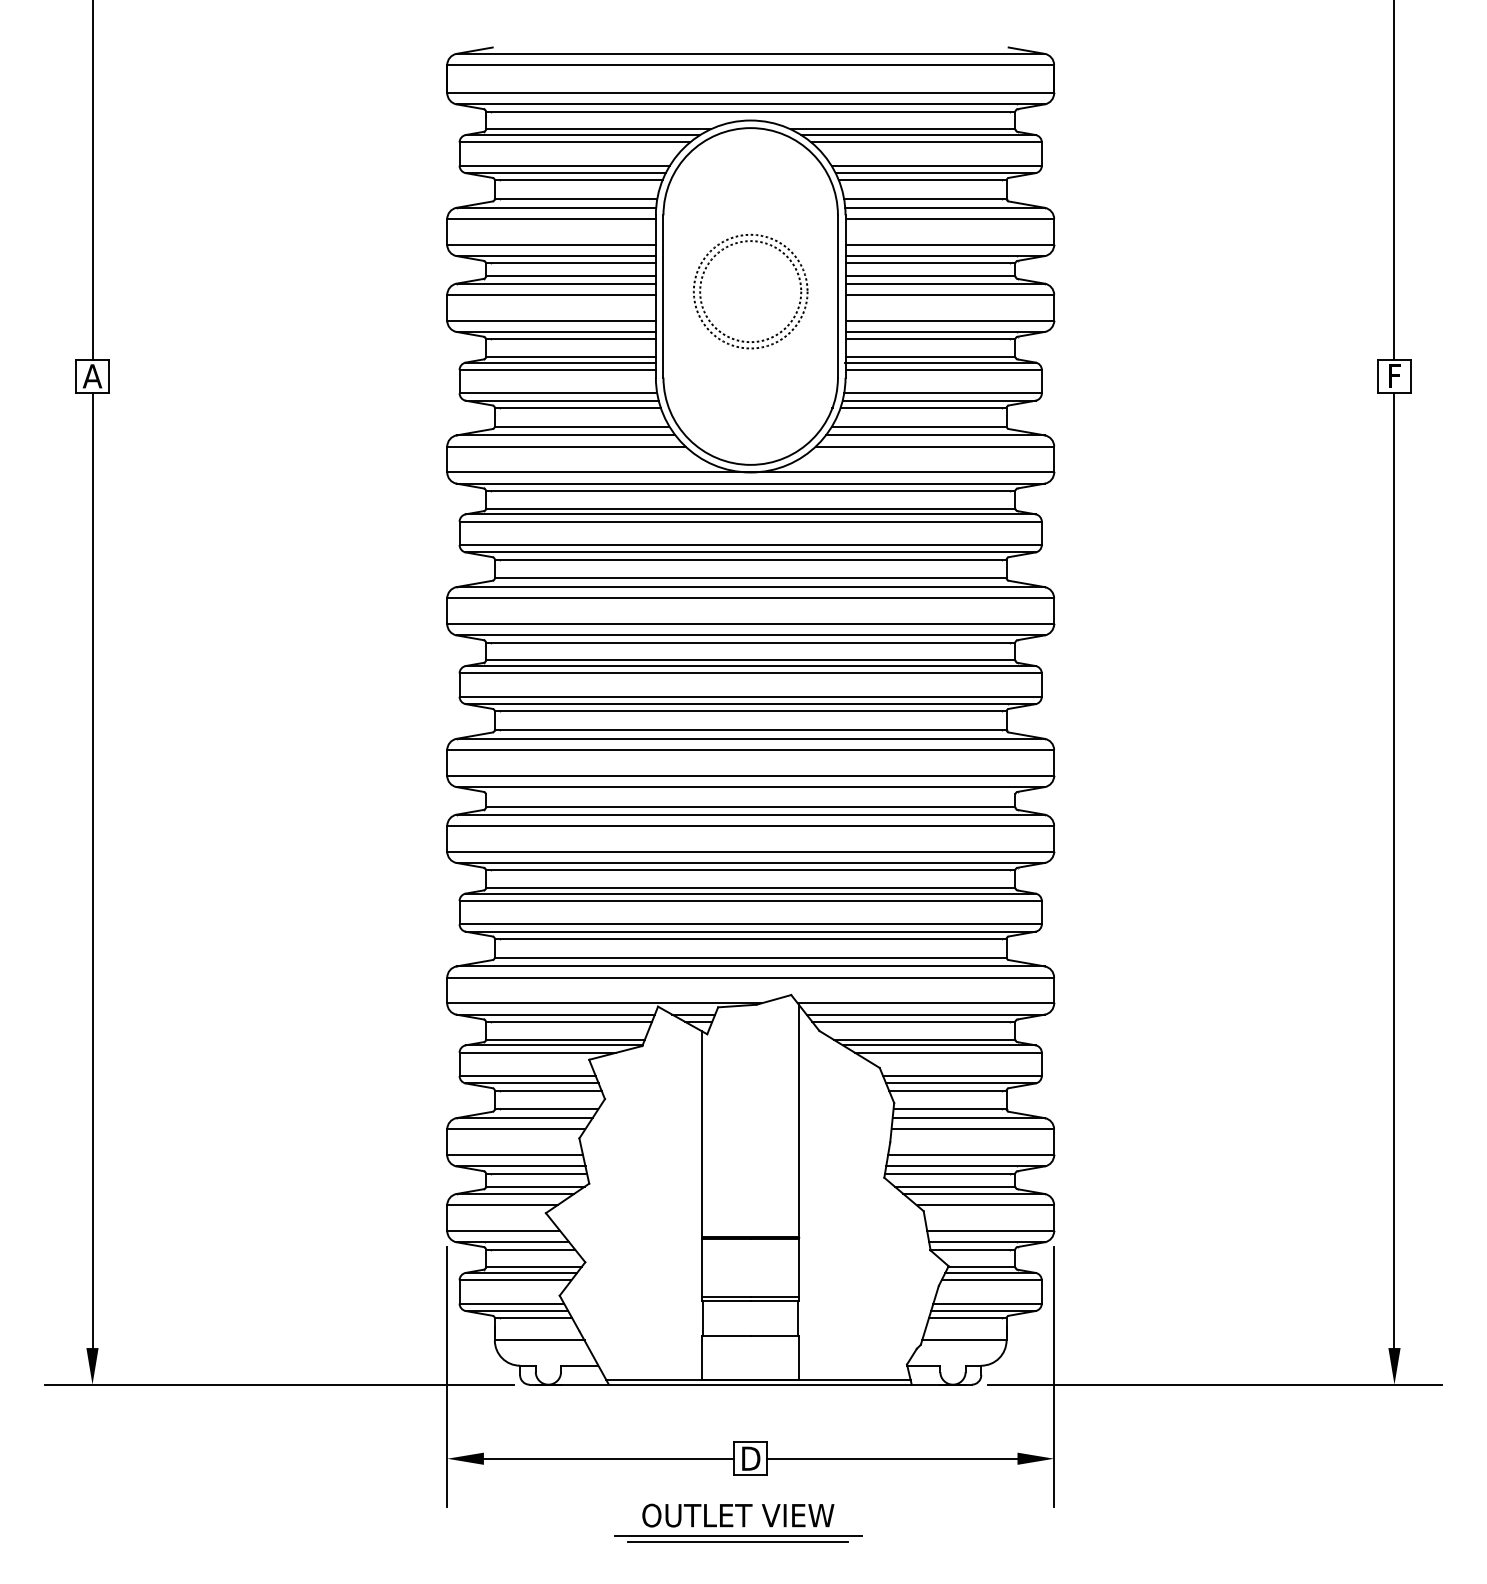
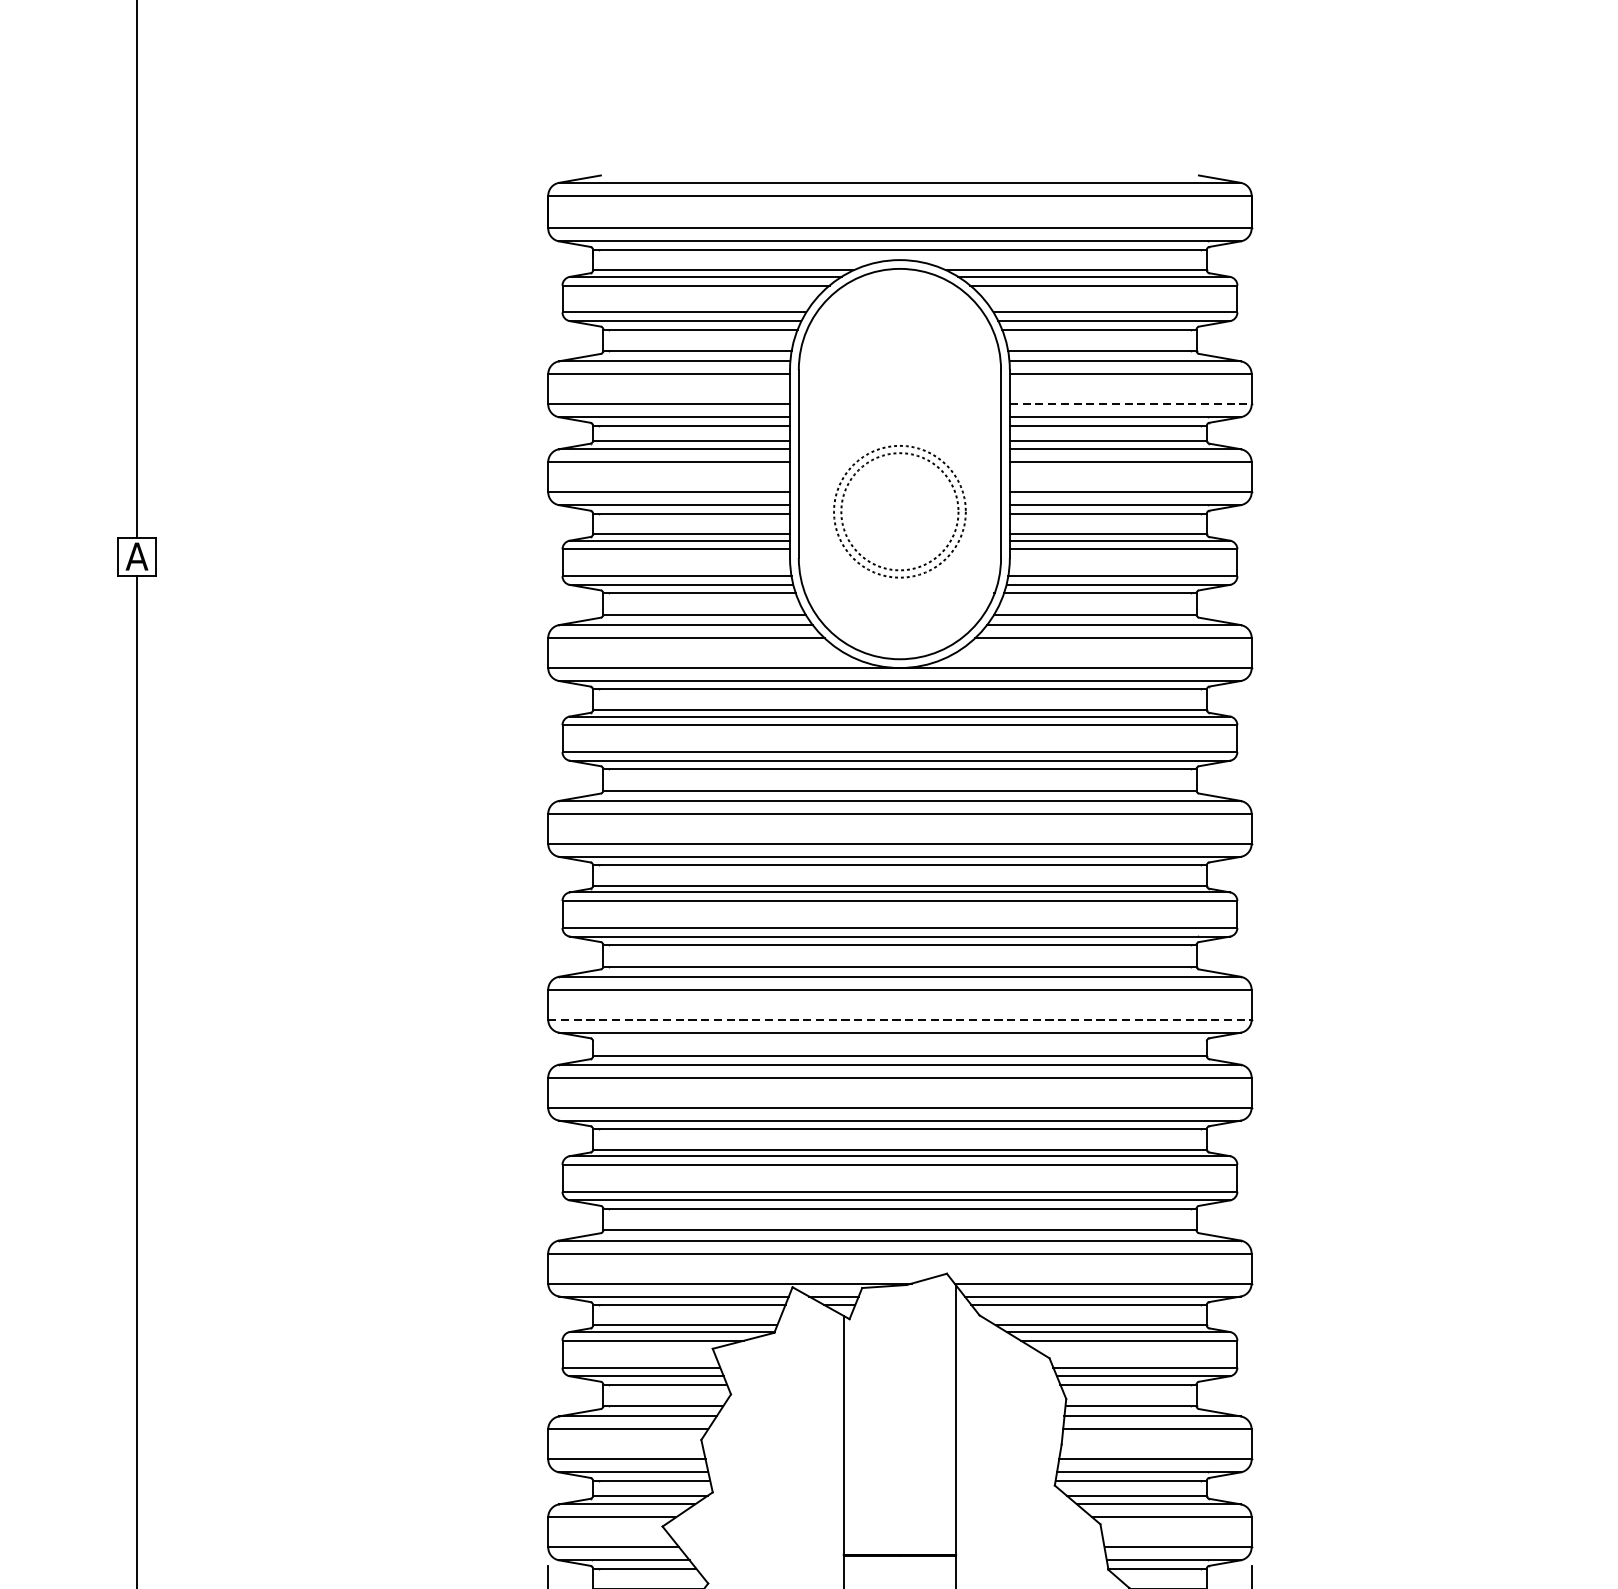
line: (950, 244) -> (1131, 403), solid -> dashed
part: (701, 292) -> (842, 512), moved
line: (751, 775) -> (900, 1019), solid -> dashed

